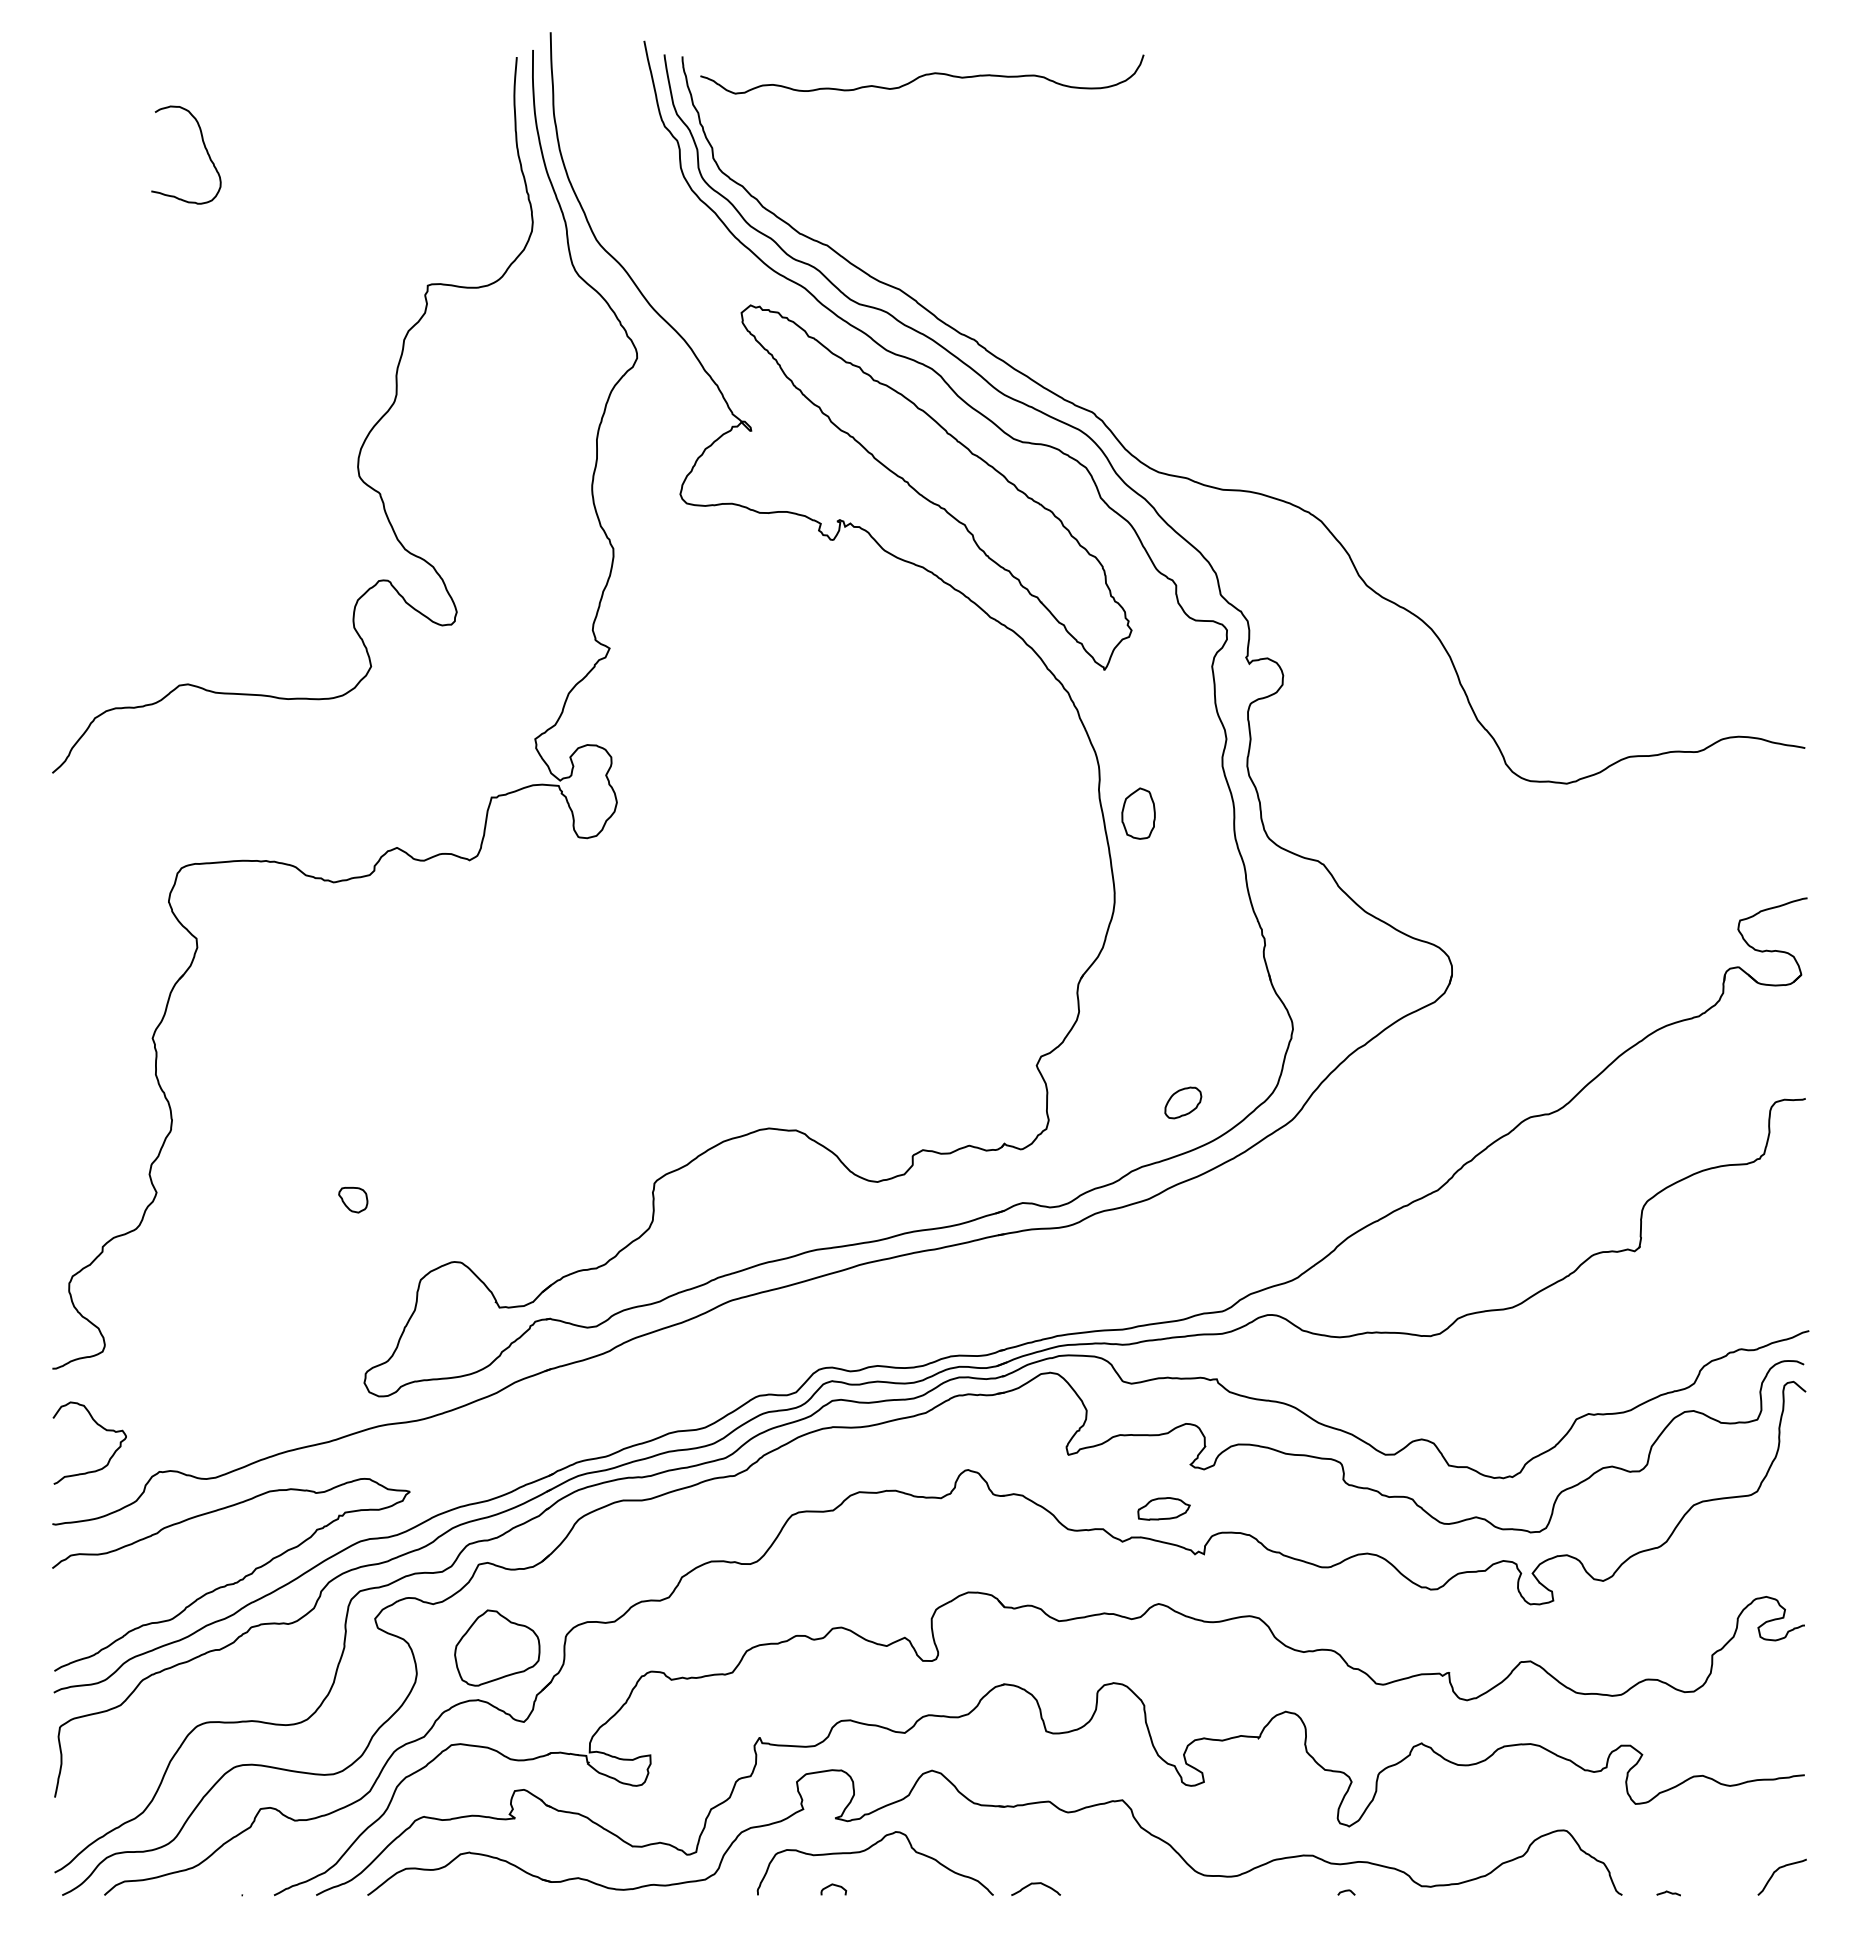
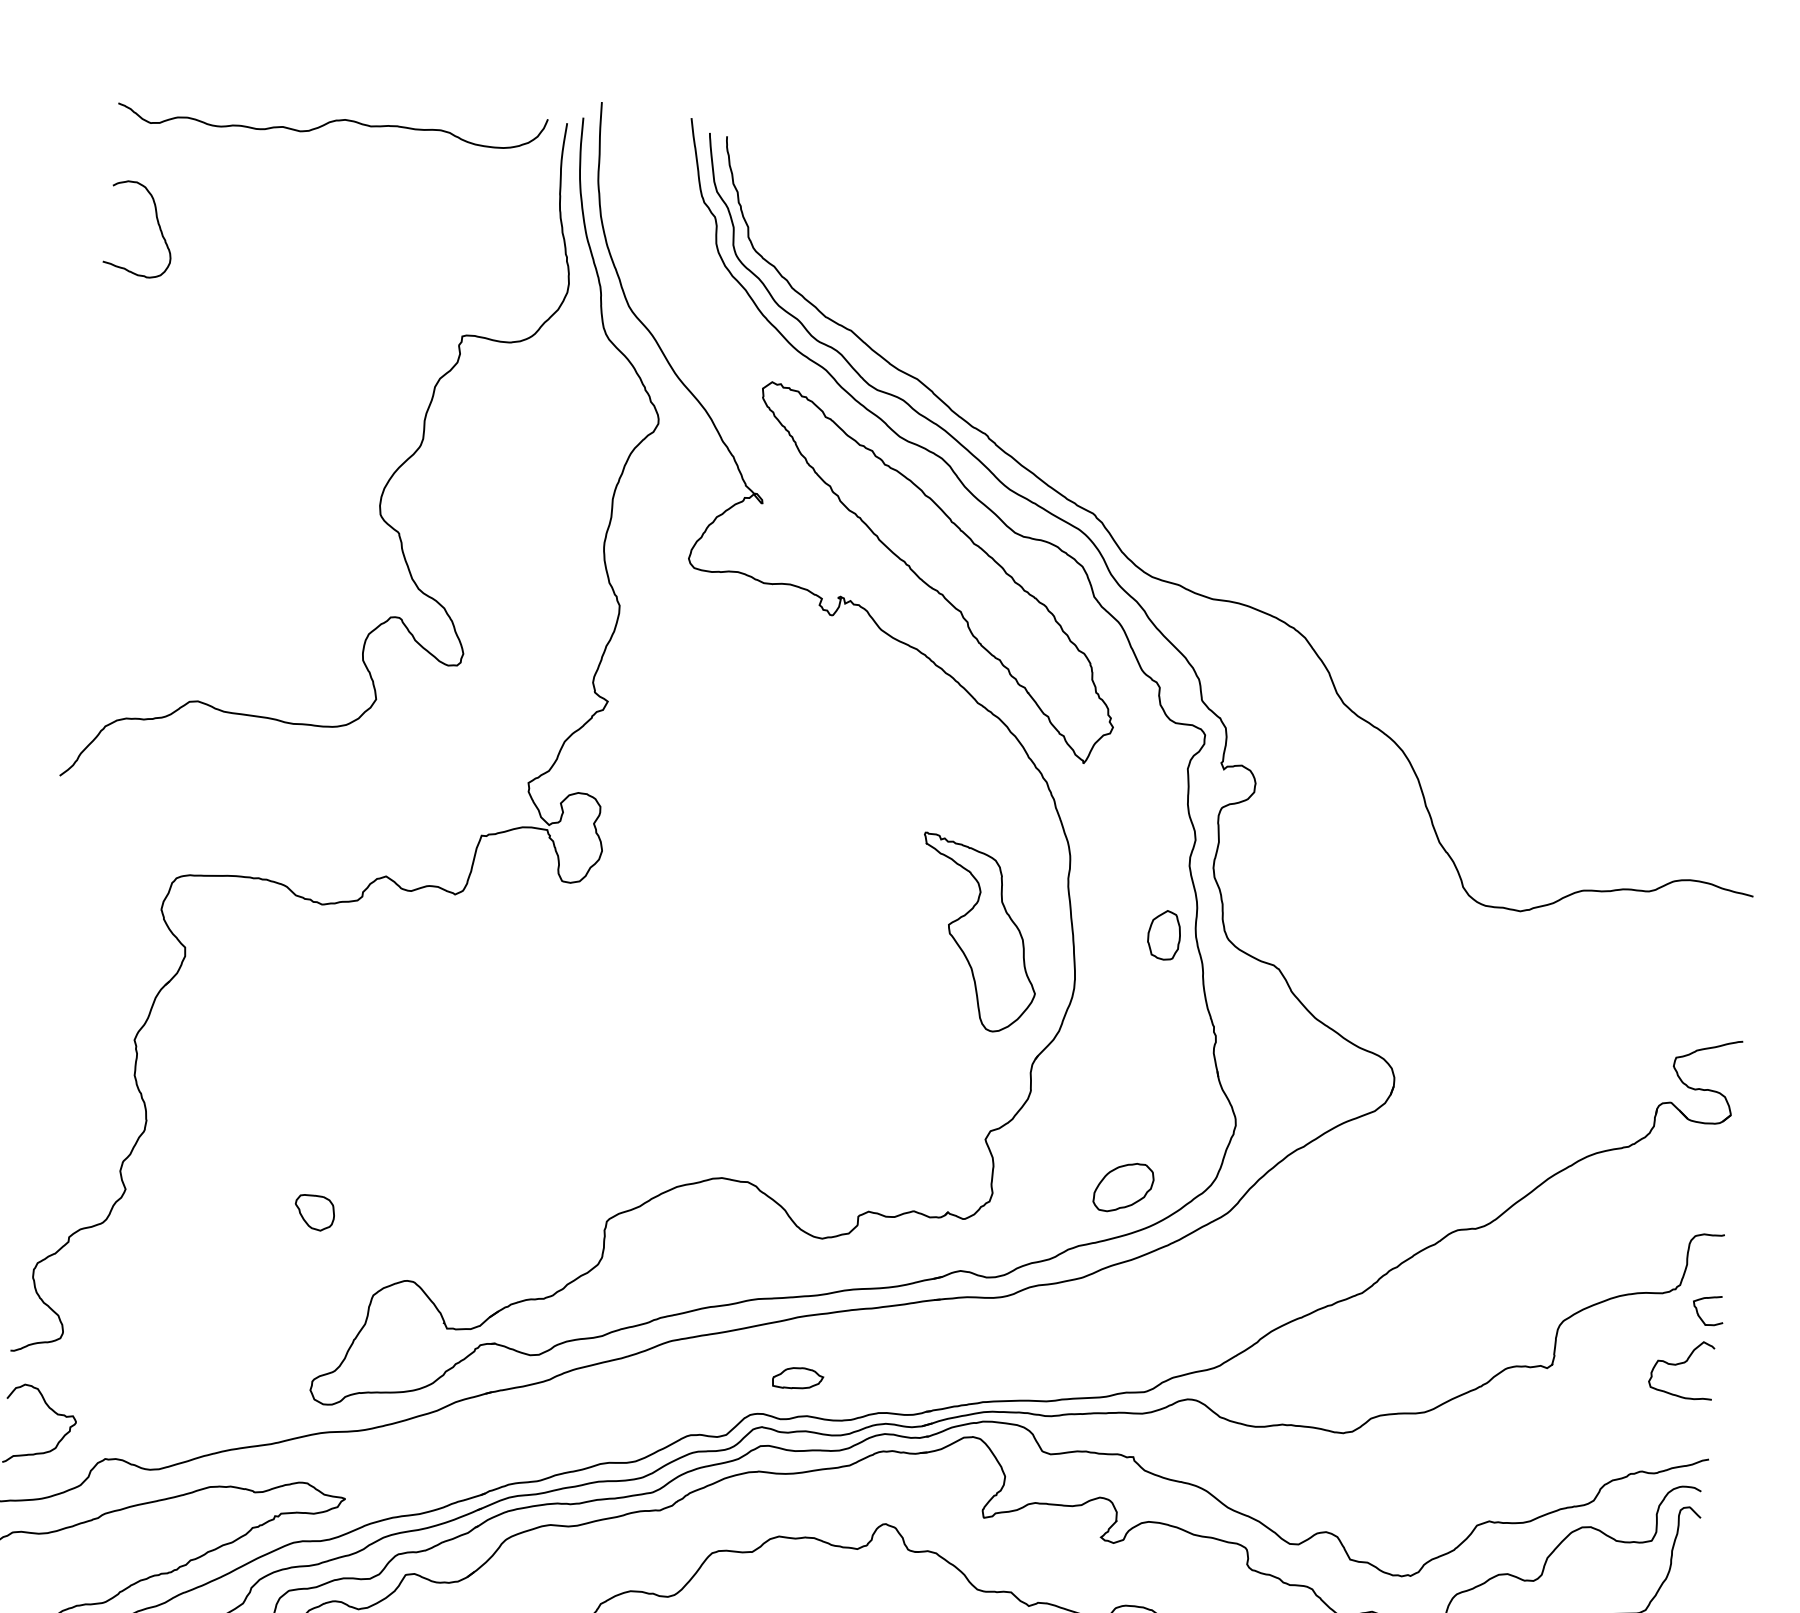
curve: (923, 74) -> (333, 120), moved
curve: (204, 148) -> (157, 224), moved
part: (1138, 813) -> (1164, 935), moved
part: (1010, 854) -> (977, 933), added
part: (1183, 1102) -> (1124, 1187), size x1.67
curve: (1786, 1182) -> (1699, 1314), added
part: (353, 1199) -> (315, 1212), size x1.43
curve: (1772, 1235) -> (1681, 1364), added
part: (1163, 1508) -> (797, 1378), moved

